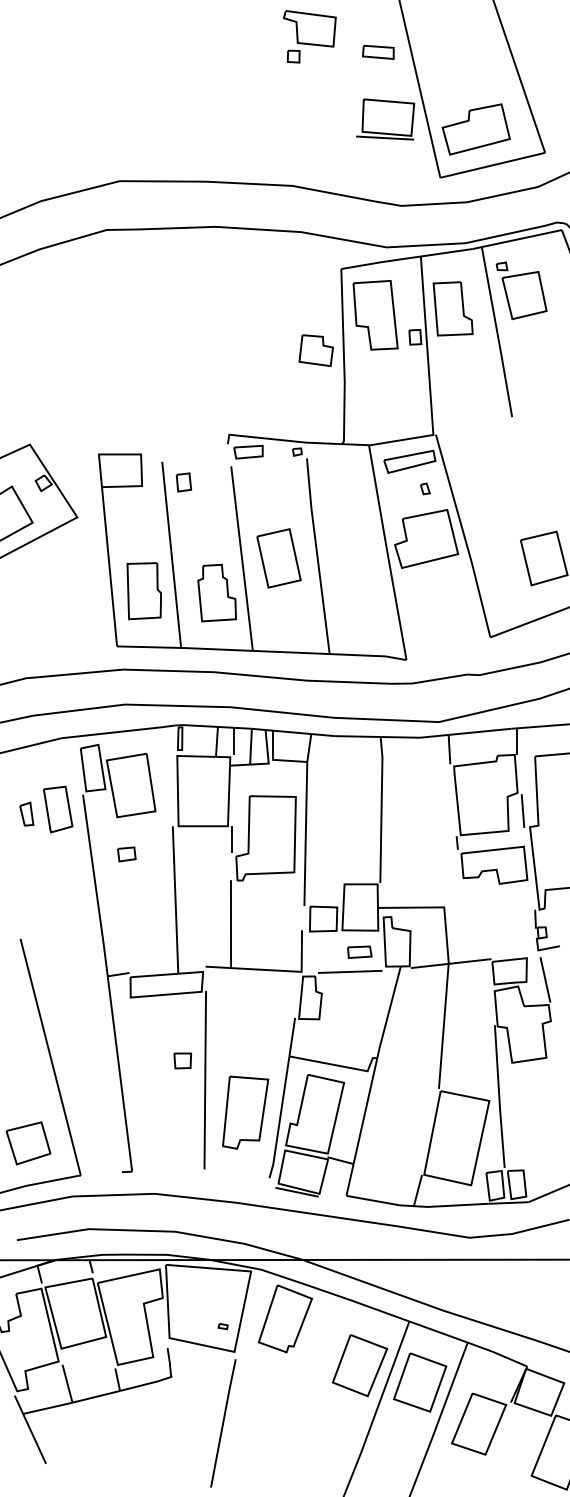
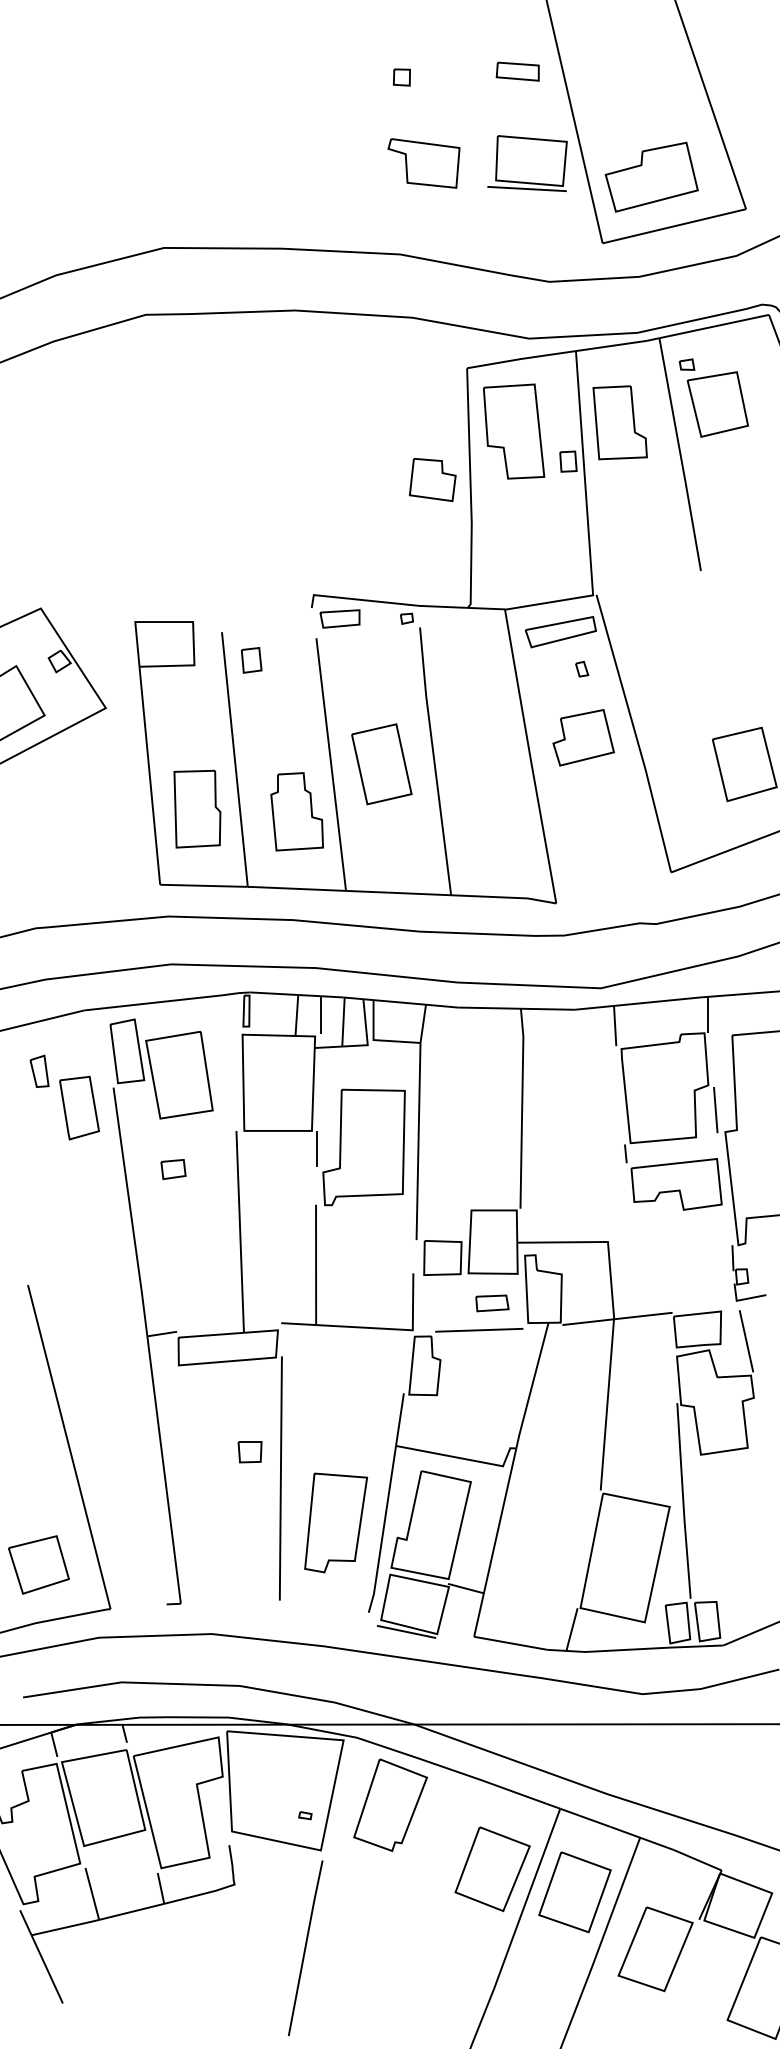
part: (309, 28) -> (423, 163), moved
part: (426, 538) -> (583, 737), size x0.7
part: (26, 813) -> (39, 1070), moved

